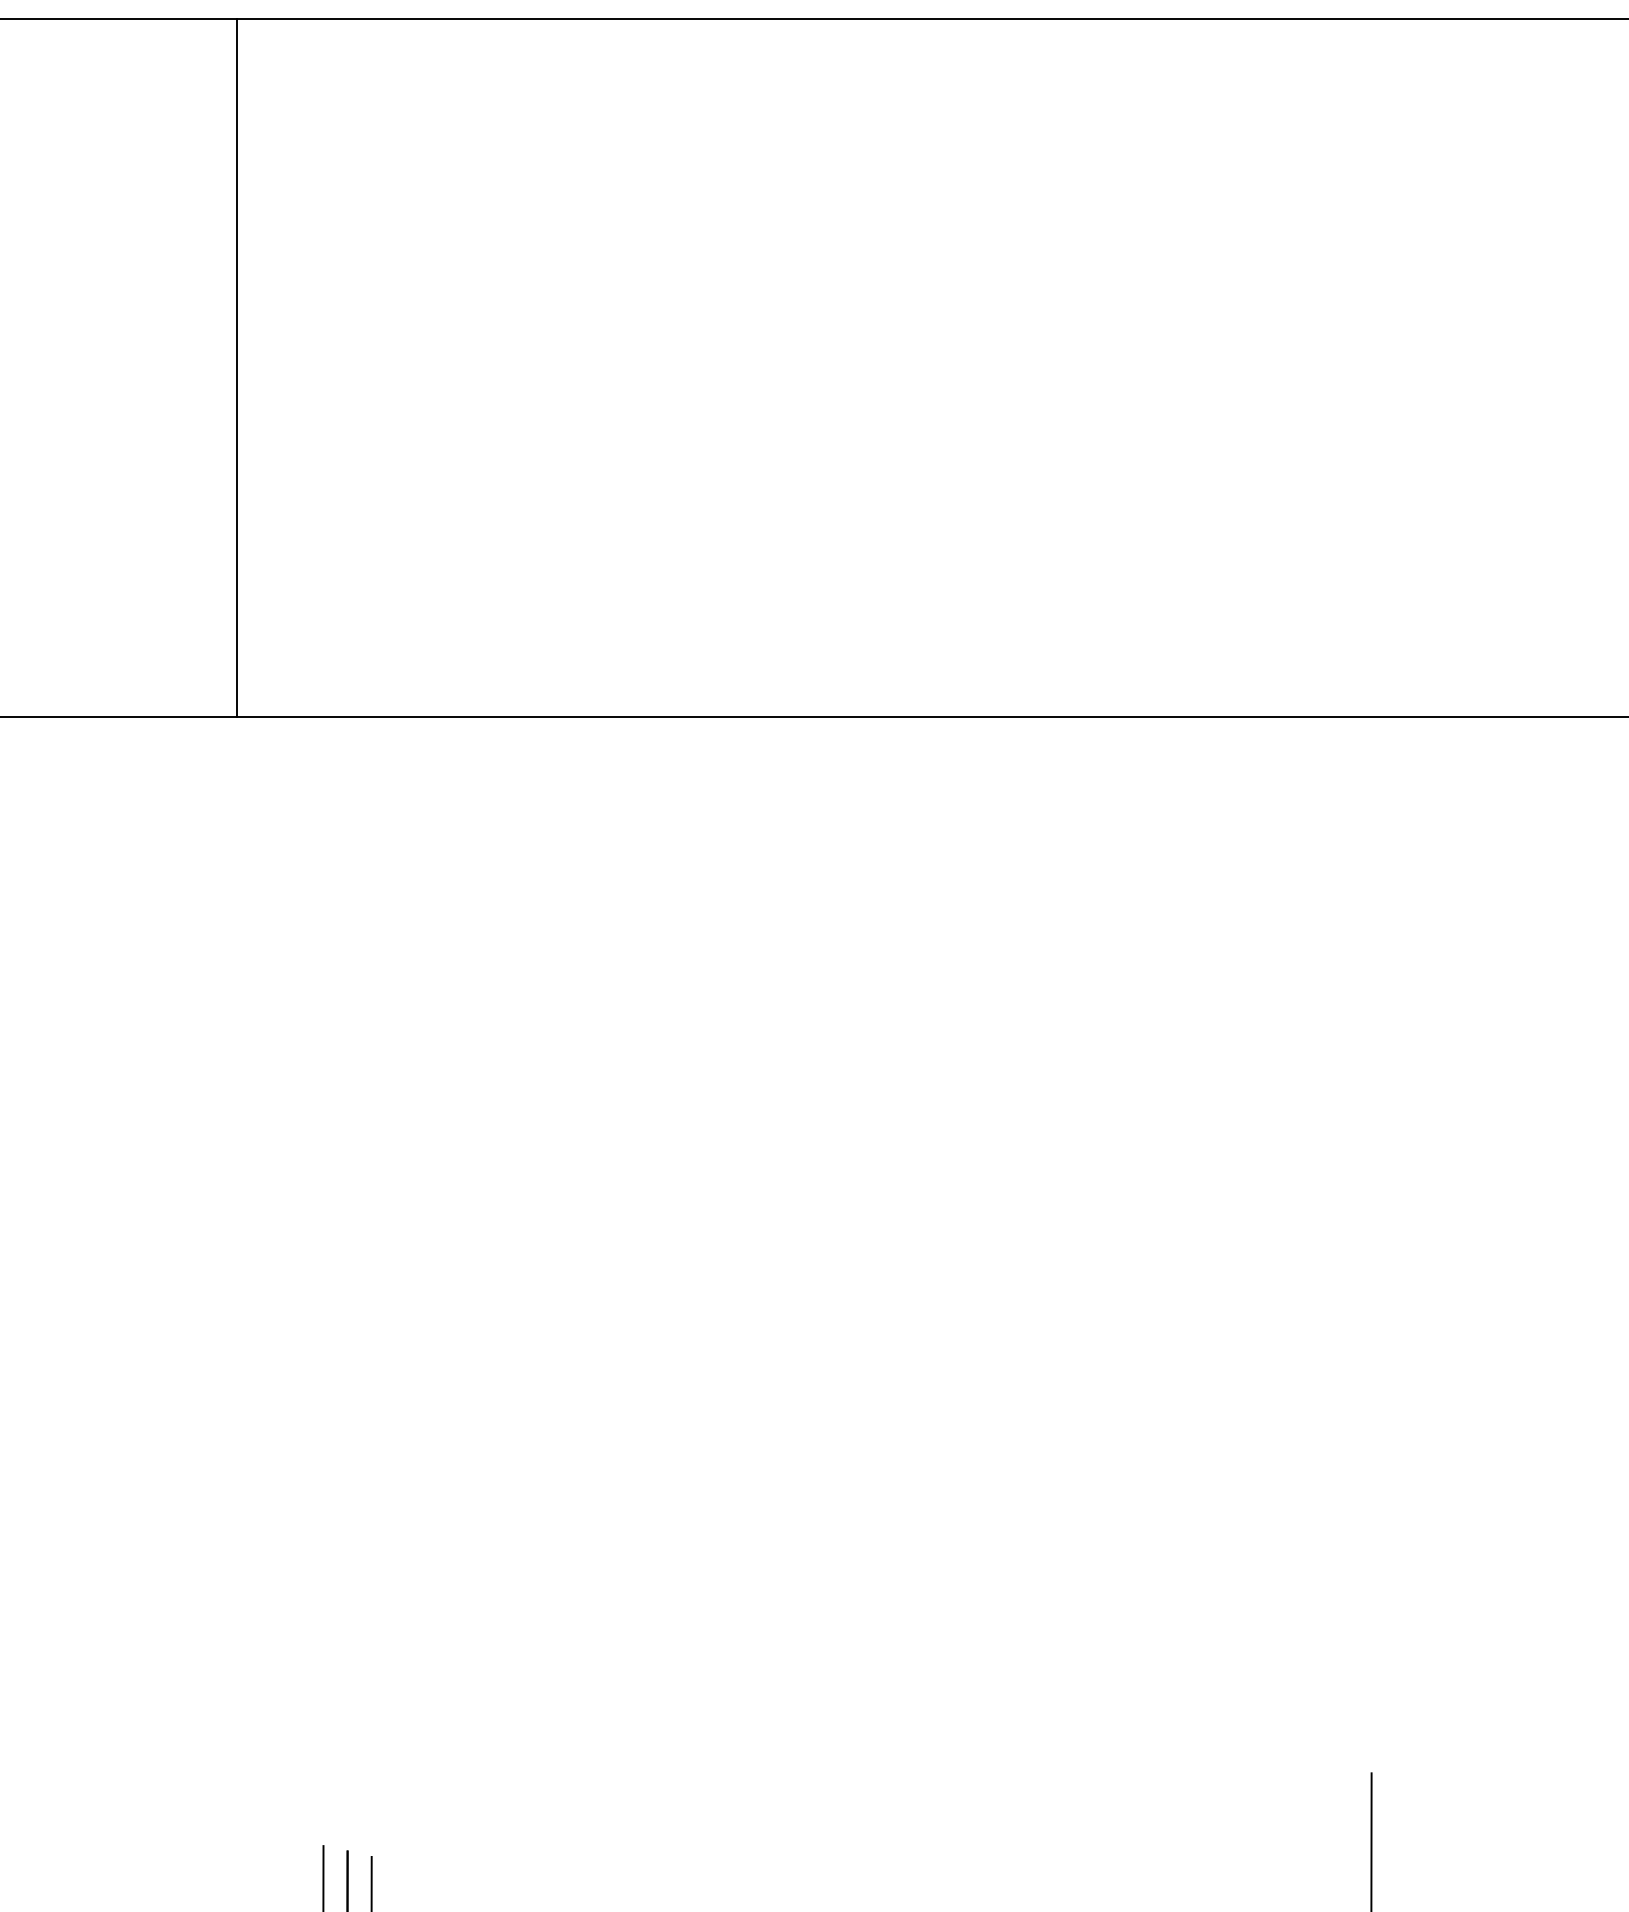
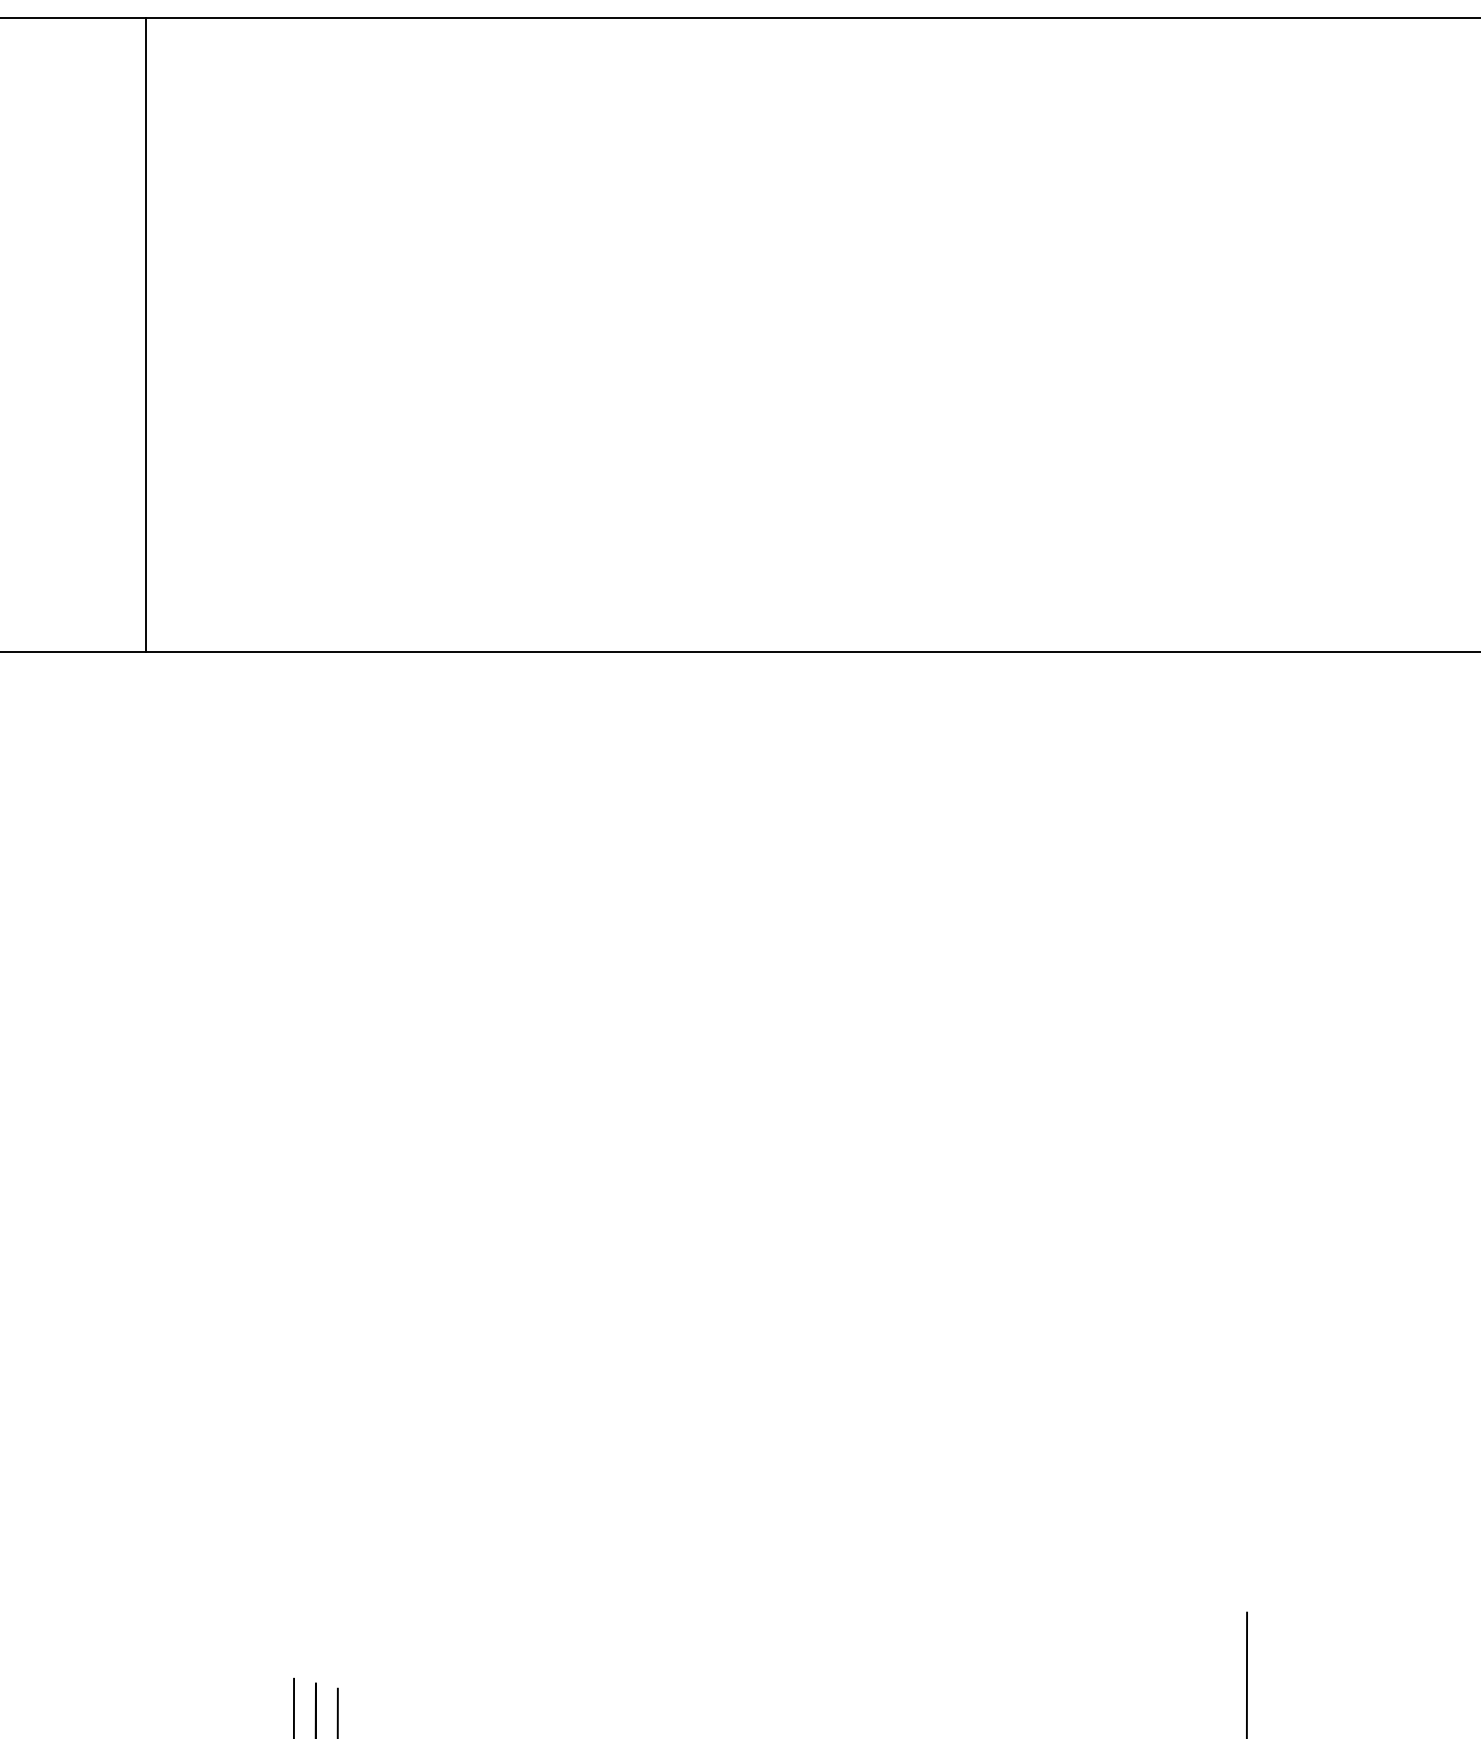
line: (237, 368) -> (145, 335), moved

